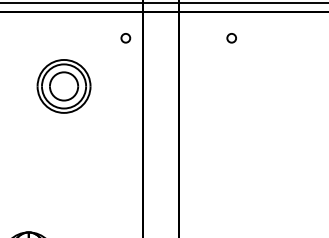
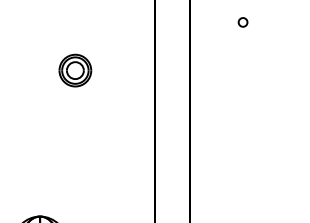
circle: (125, 38) -> (136, 22), removed
part: (63, 86) -> (74, 70), size x0.6

